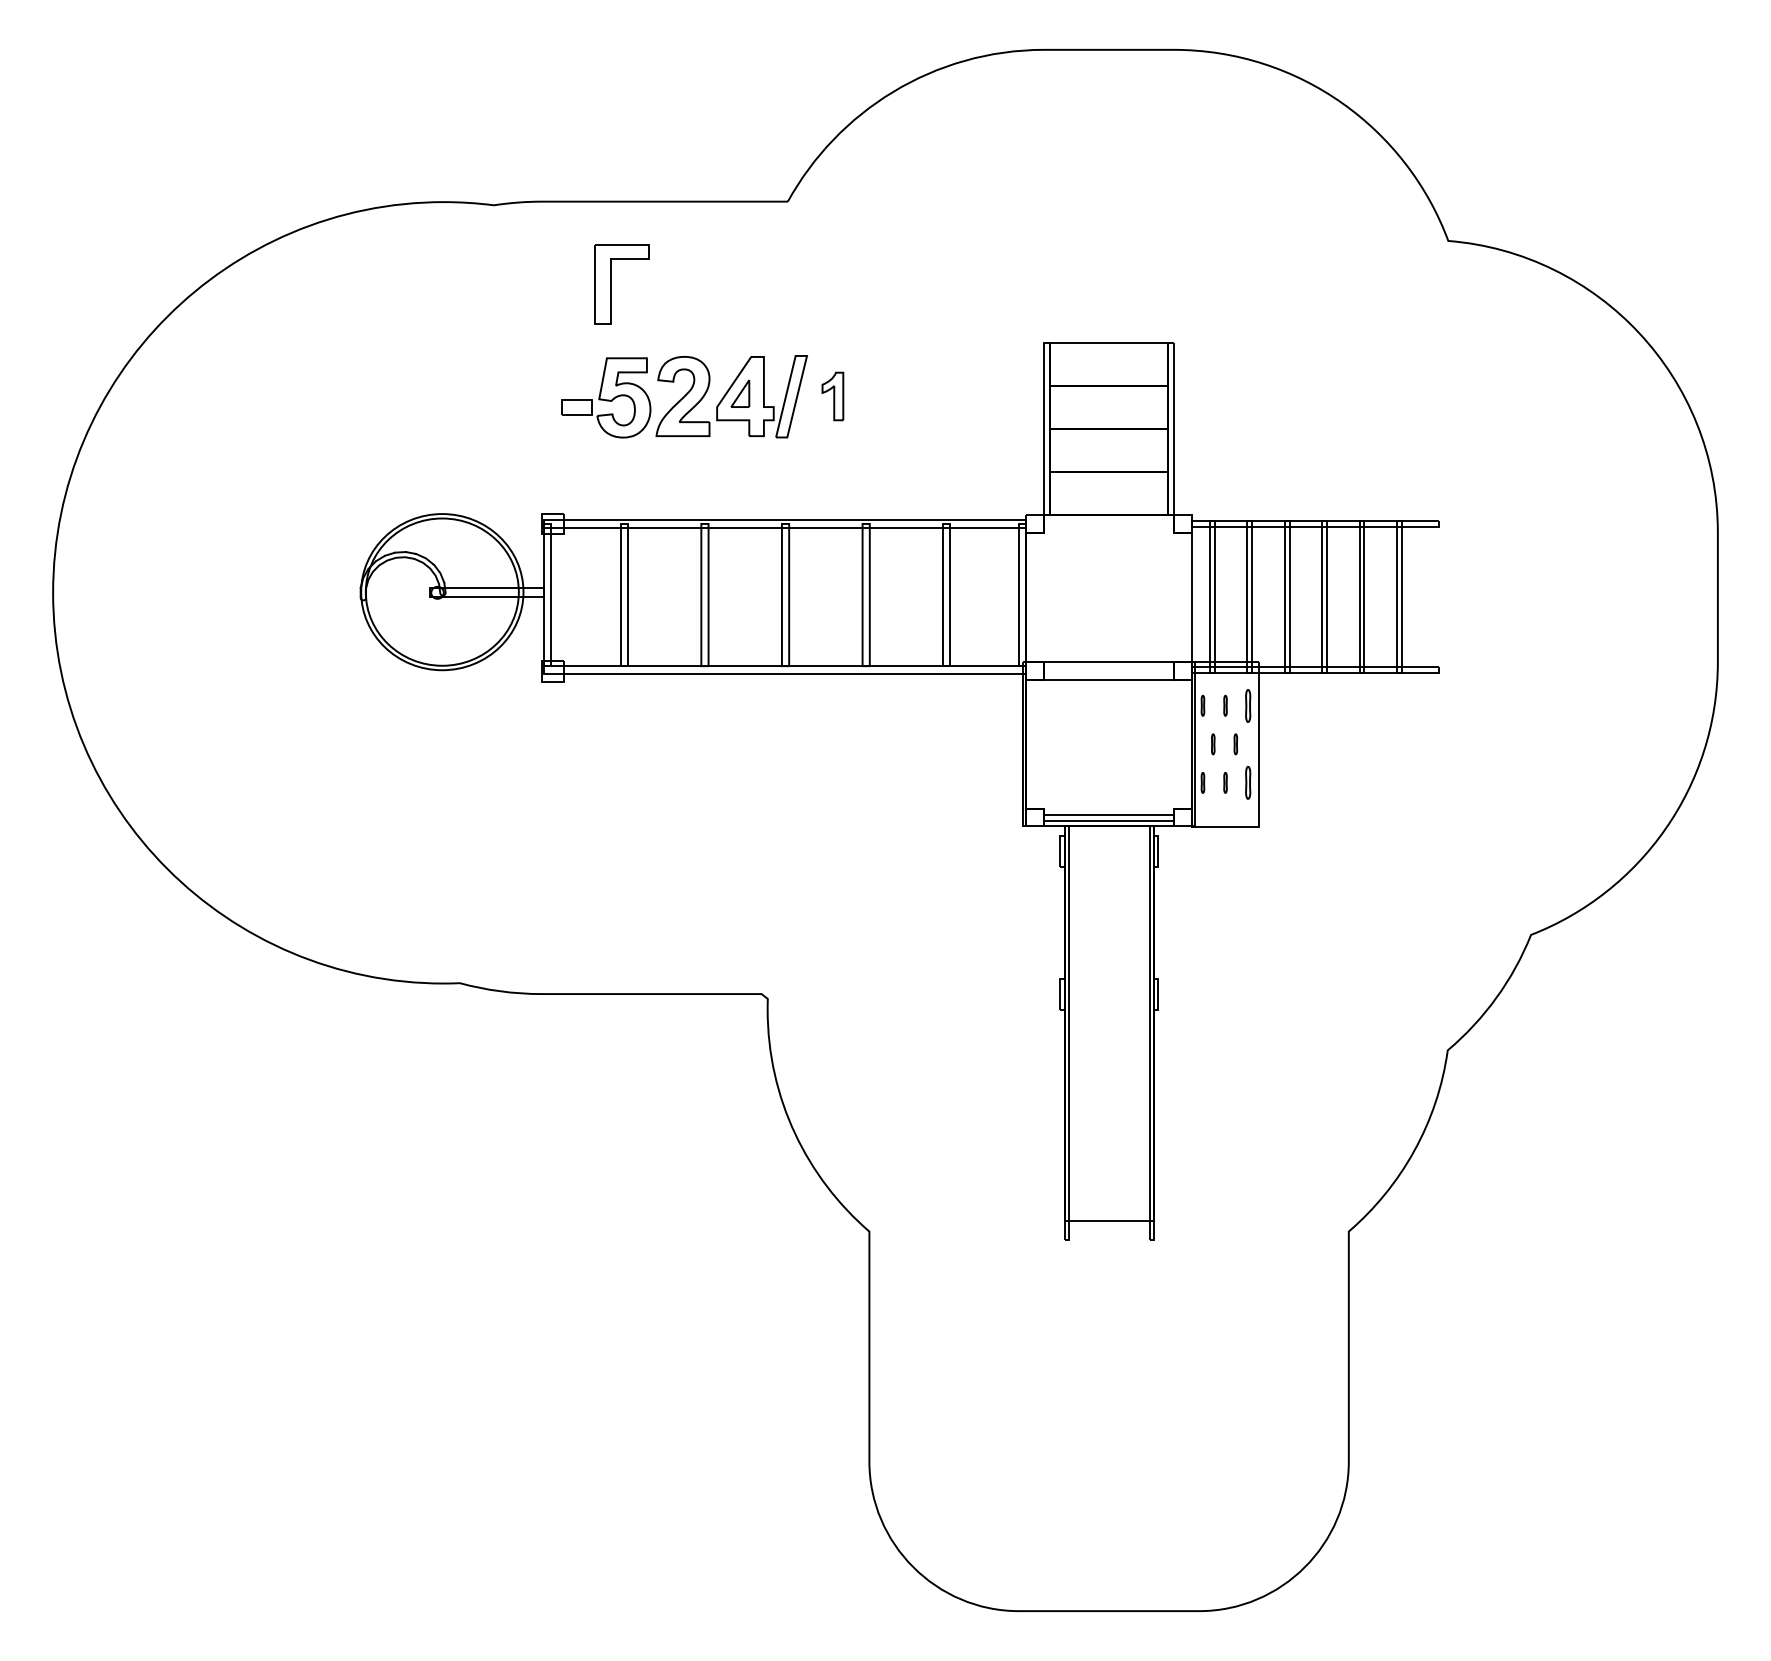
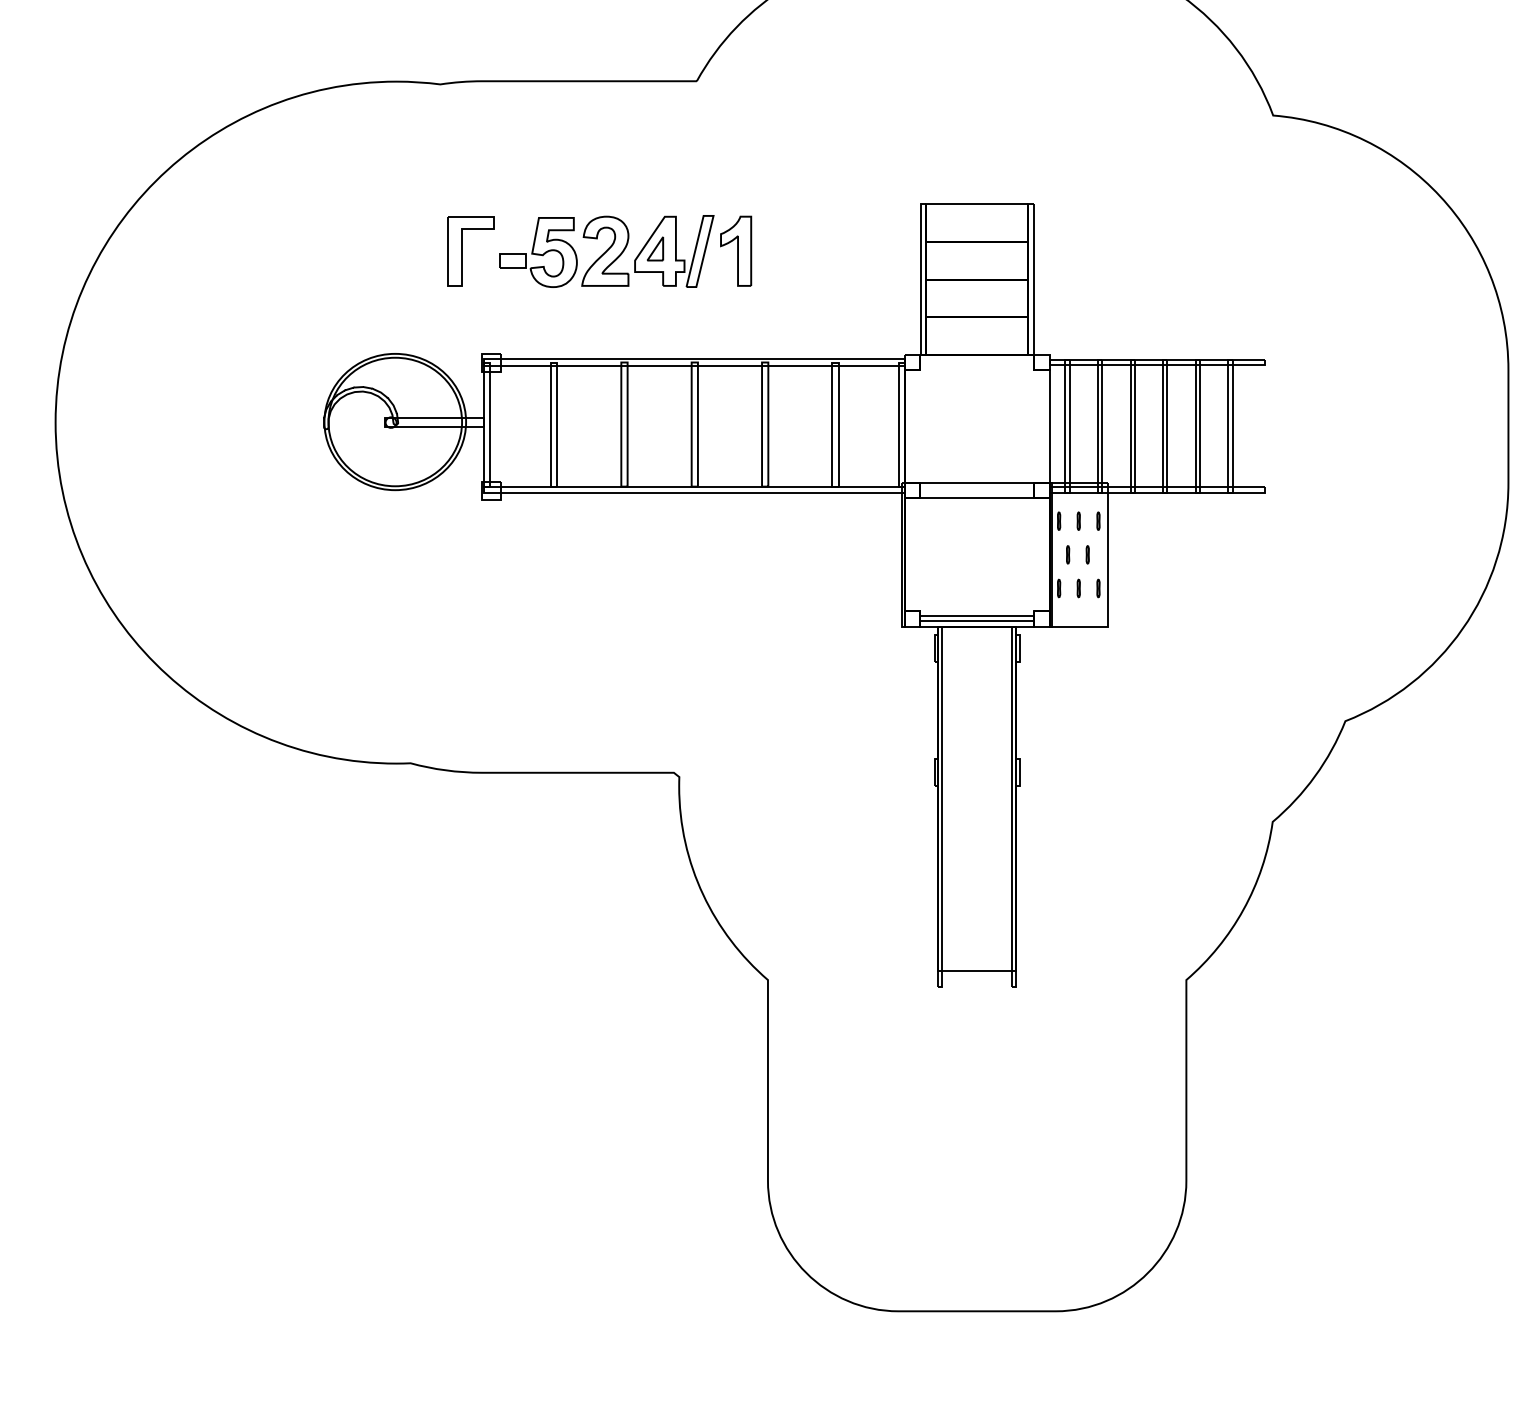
part: (611, 284) -> (461, 251), moved
part: (832, 396) -> (735, 251), size x1.67
part: (1247, 705) -> (1097, 520), size x0.62
part: (1247, 782) -> (1097, 588), size x0.62

